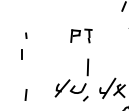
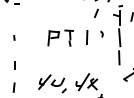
part: (81, 35) -> (60, 37), size x1.43
line: (21, 54) -> (14, 65), moved
line: (88, 67) -> (87, 37), moved

